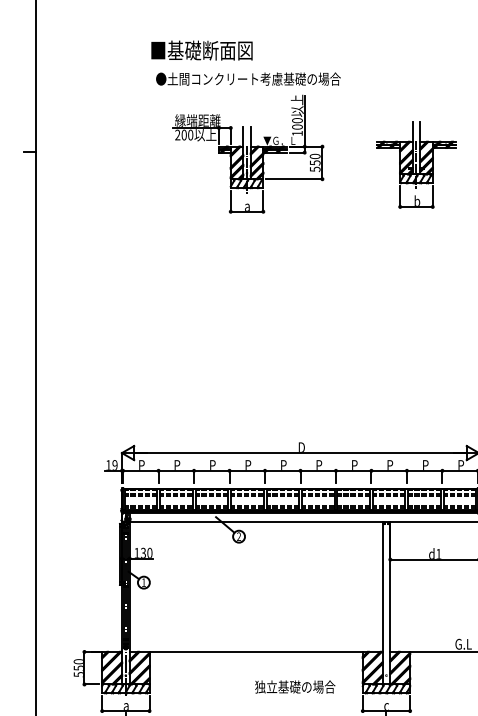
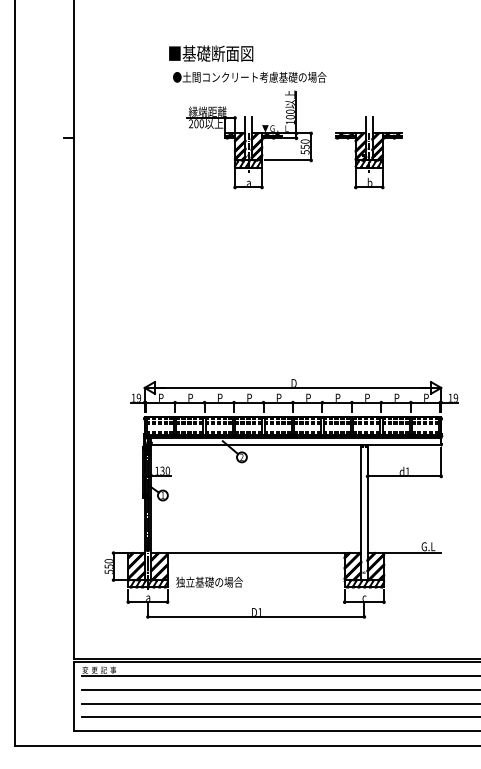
part: (415, 164) -> (368, 152), moved
text: (295, 686) -> (209, 581), moved

